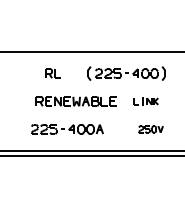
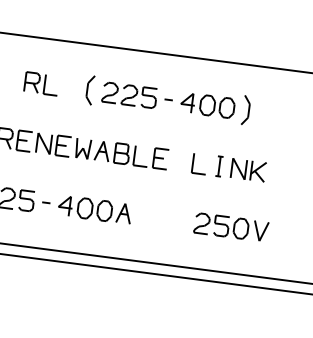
part: (126, 73) -> (168, 100), moved
part: (145, 101) -> (227, 167), size x1.43
part: (150, 129) -> (230, 227), size x1.43

